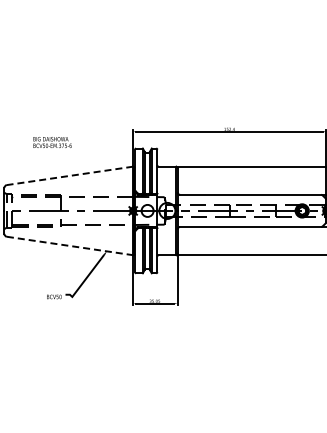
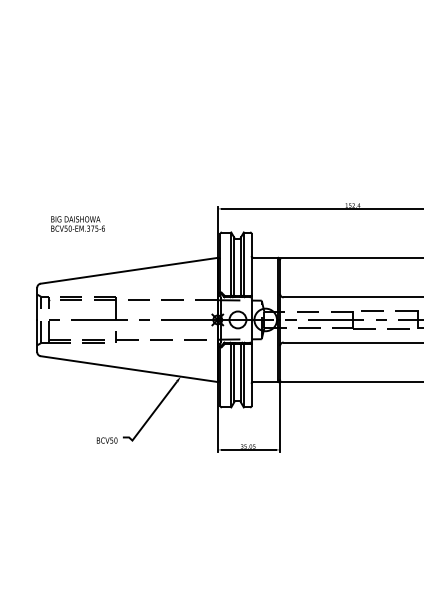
text: (52, 142) -> (77, 224), moved
line: (70, 175) -> (129, 270), dashed -> solid
line: (70, 245) -> (129, 368), dashed -> solid

